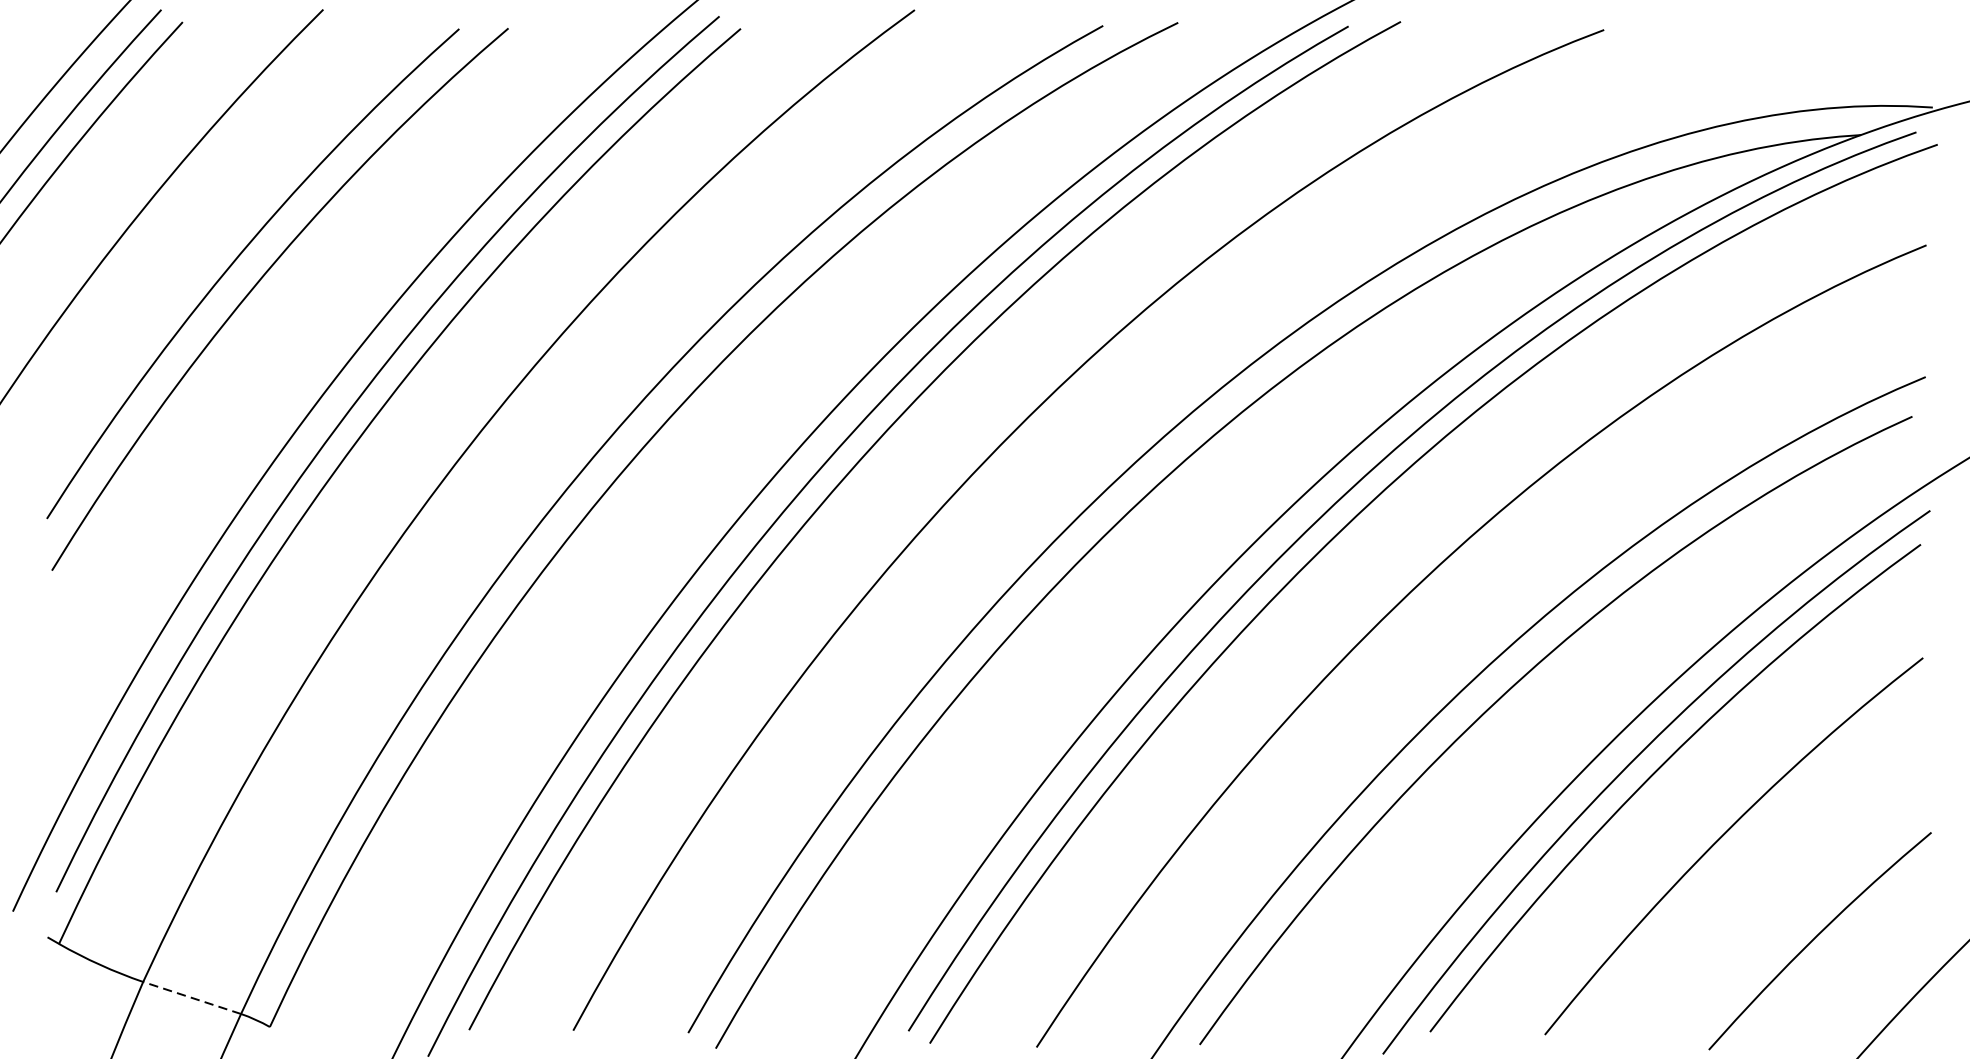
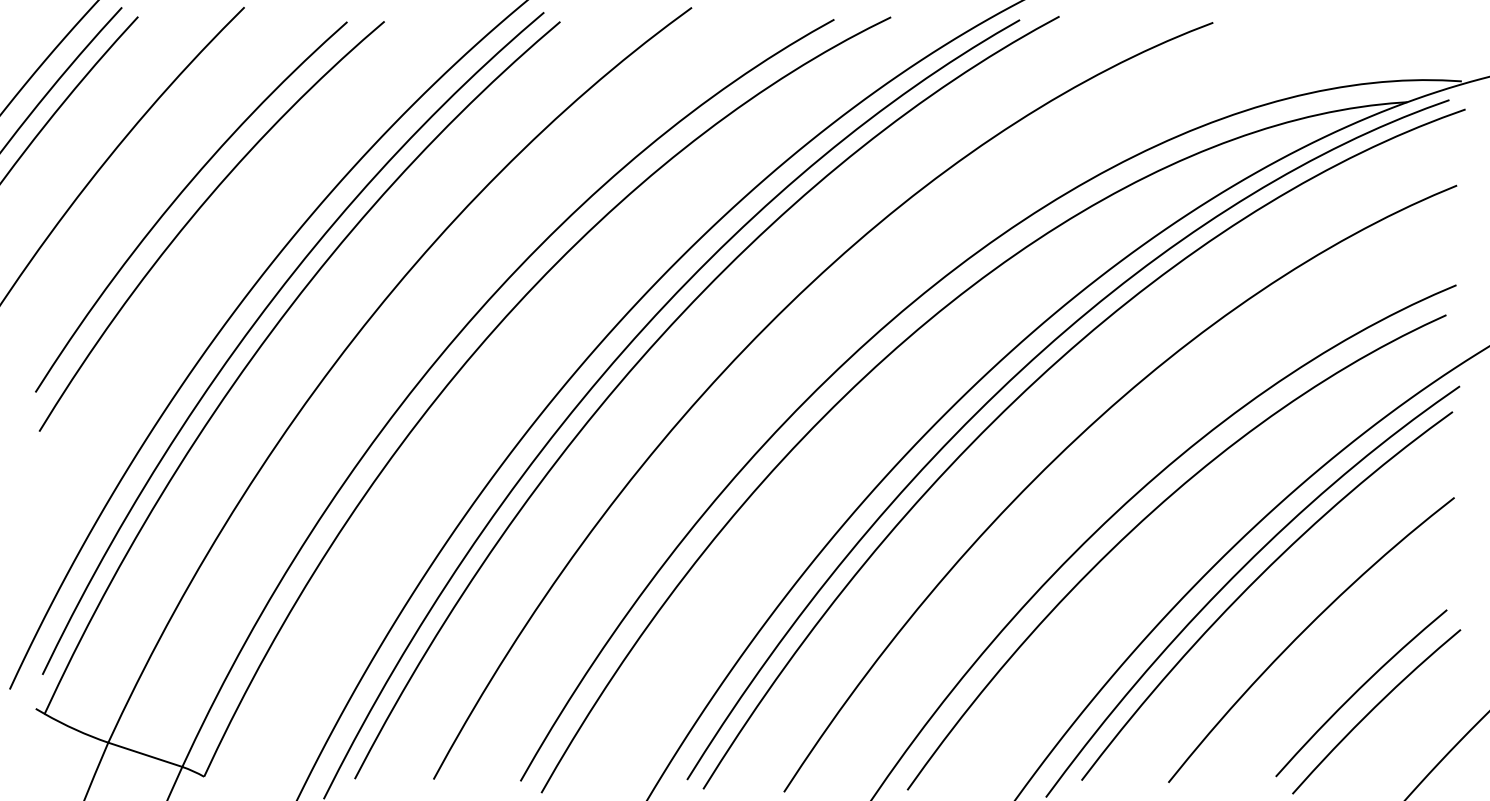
curve: (1797, 912) -> (1359, 690), added
line: (192, 997) -> (145, 754), dashed -> solid

